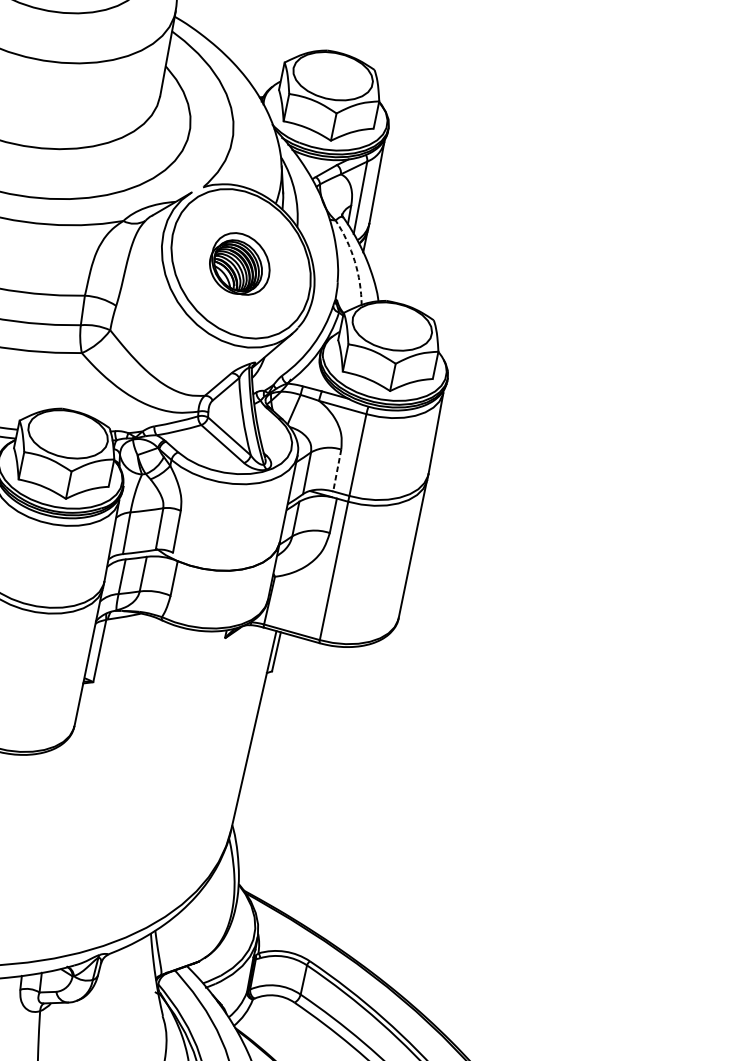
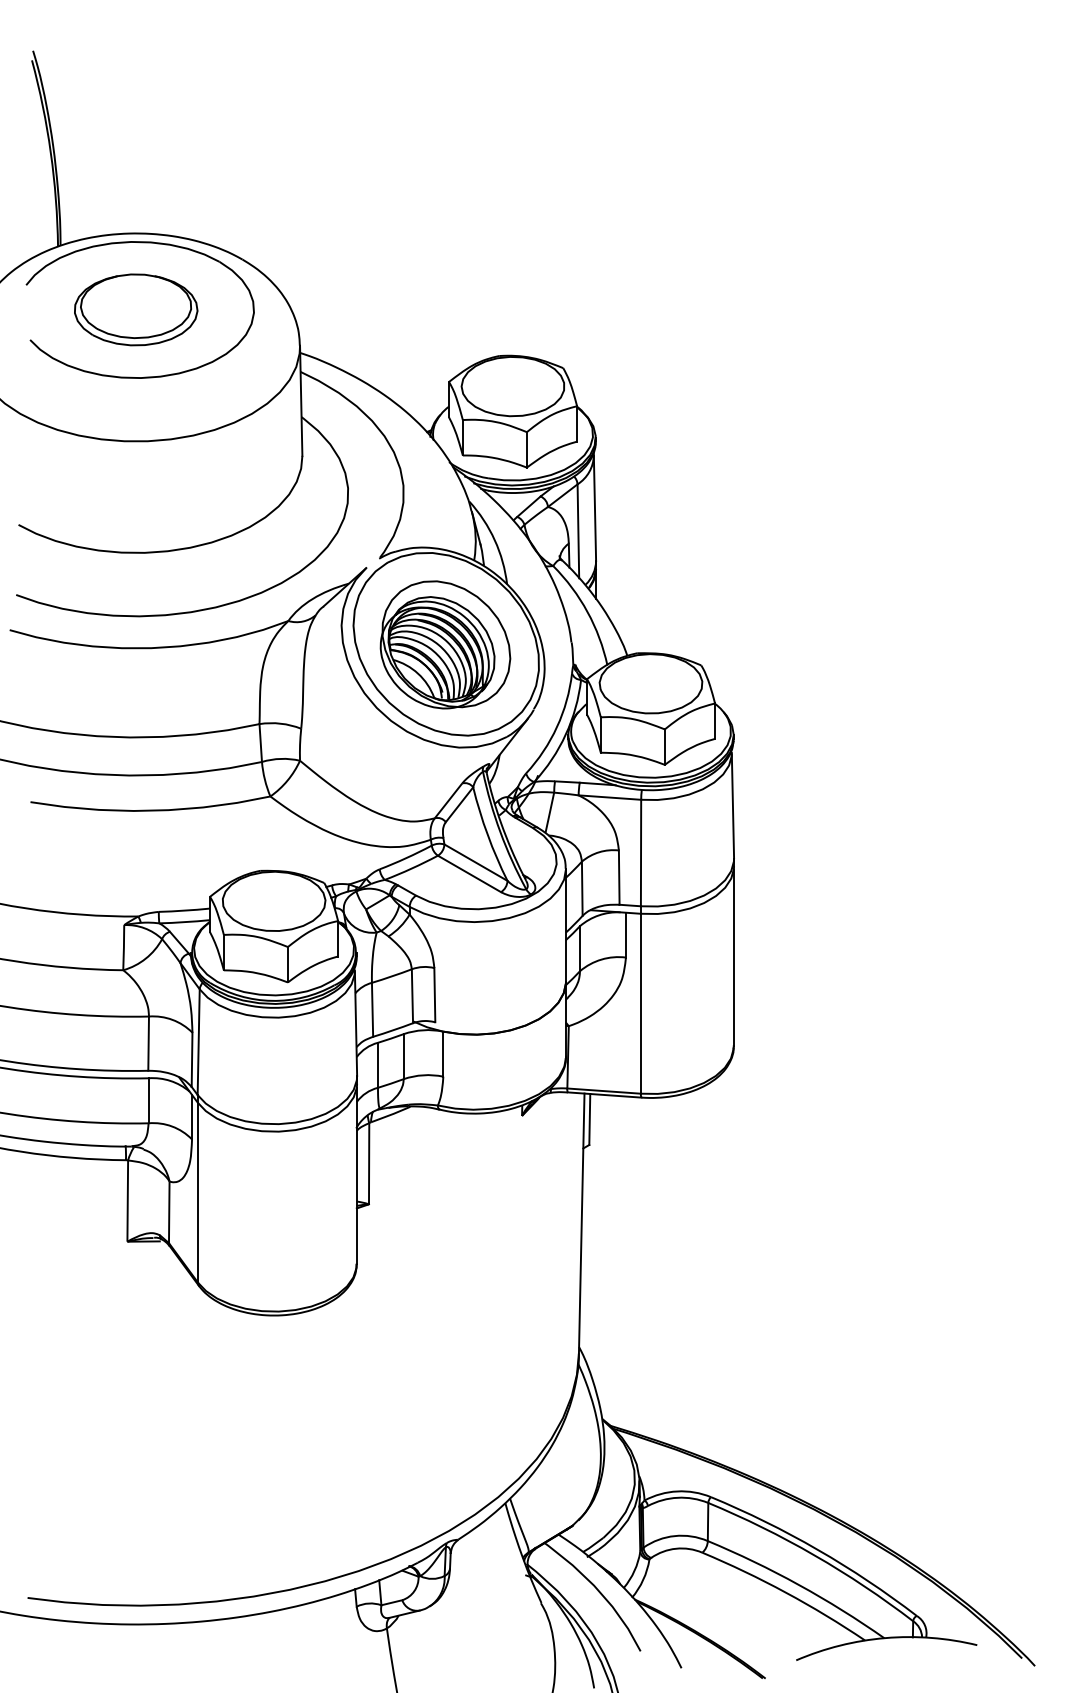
arc: (354, 260) -> (587, 611), dashed -> solid
part: (240, 263) -> (445, 644), size x1.67
line: (337, 471) -> (619, 878), dashed -> solid

